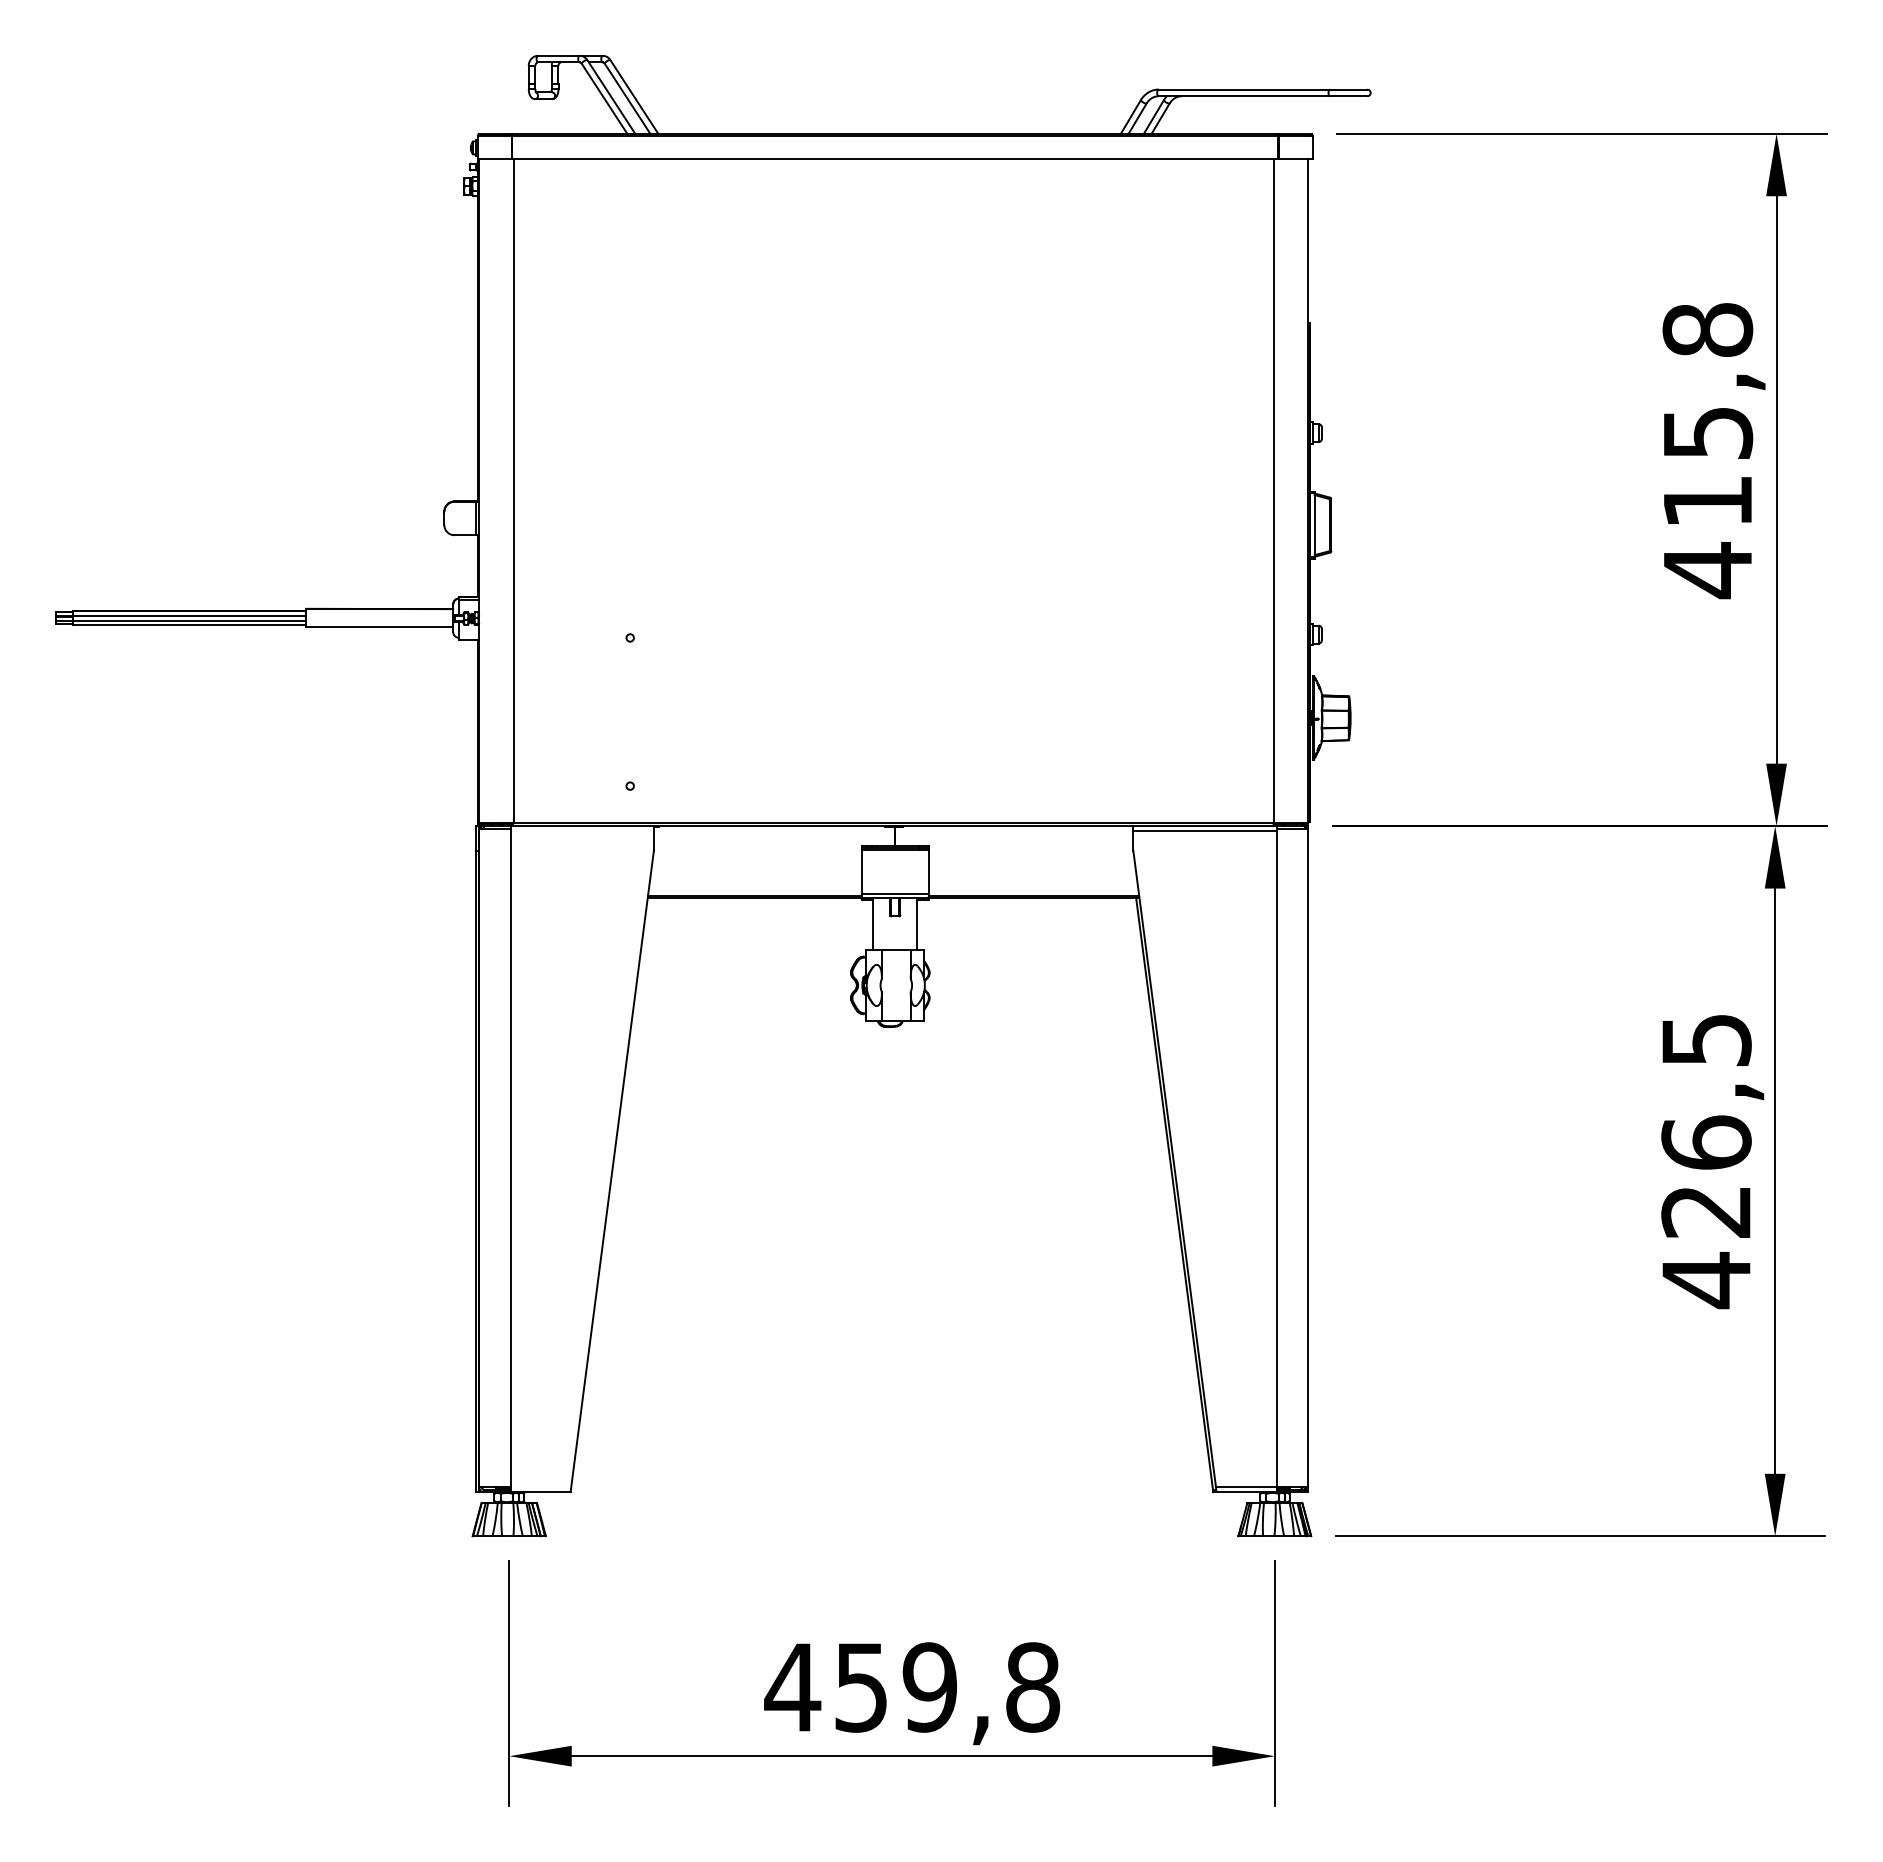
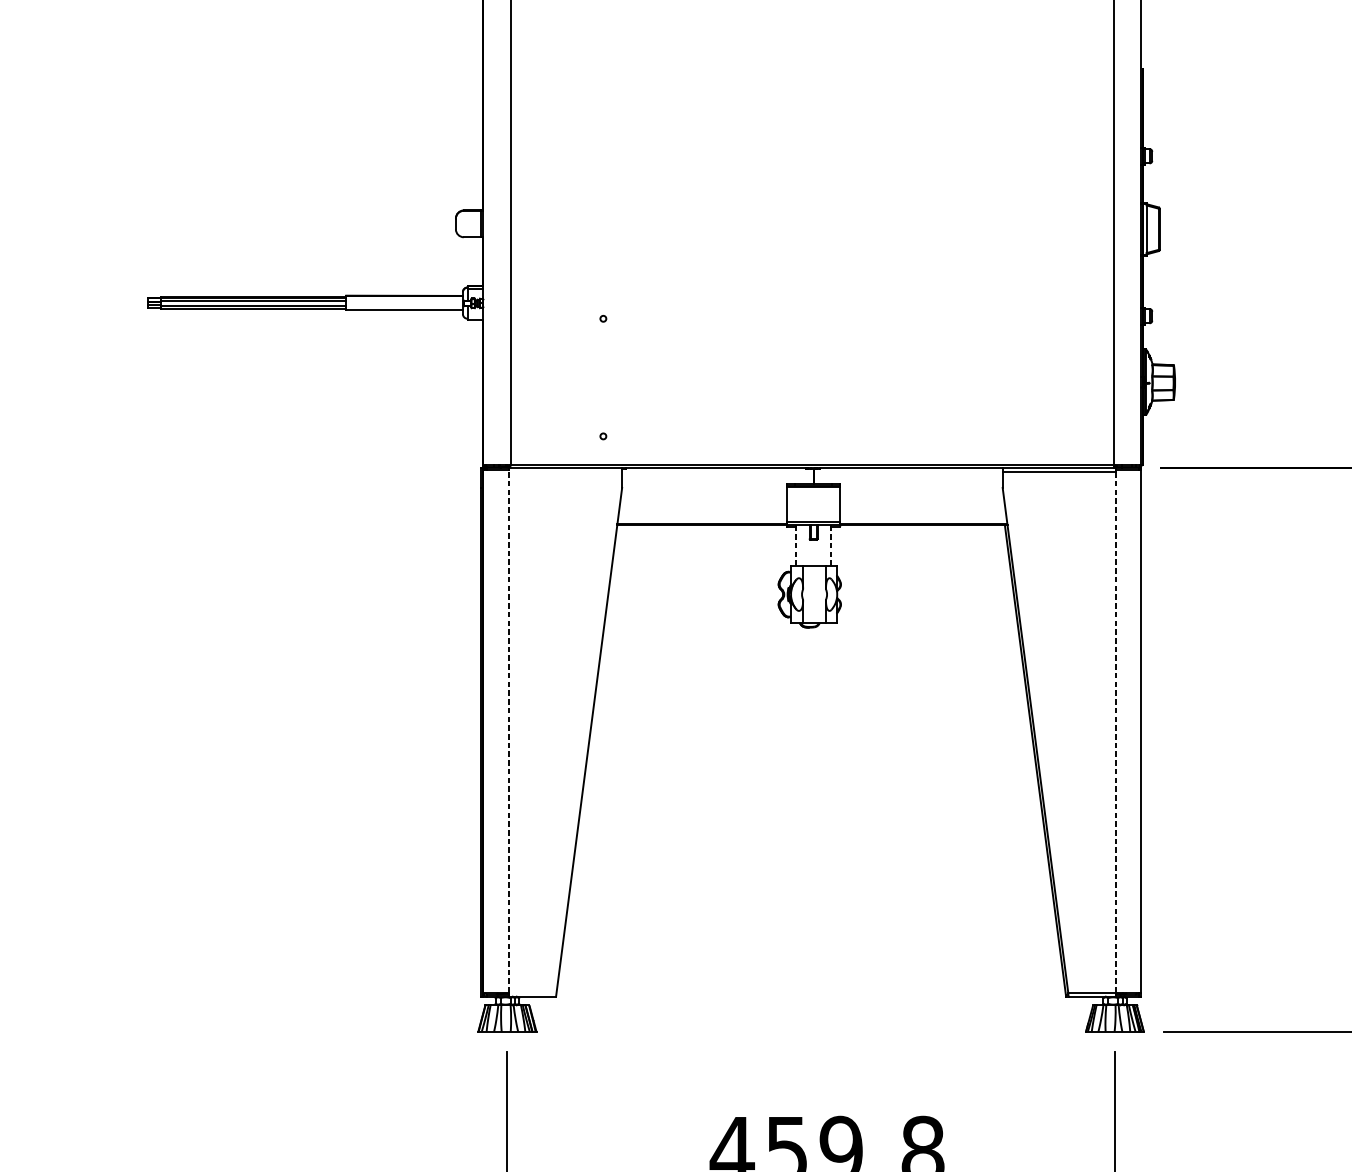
line: (873, 924) -> (796, 546), solid -> dashed
line: (917, 924) -> (831, 546), solid -> dashed
line: (510, 1157) -> (508, 731), solid -> dashed
line: (1276, 1158) -> (1116, 731), solid -> dashed

